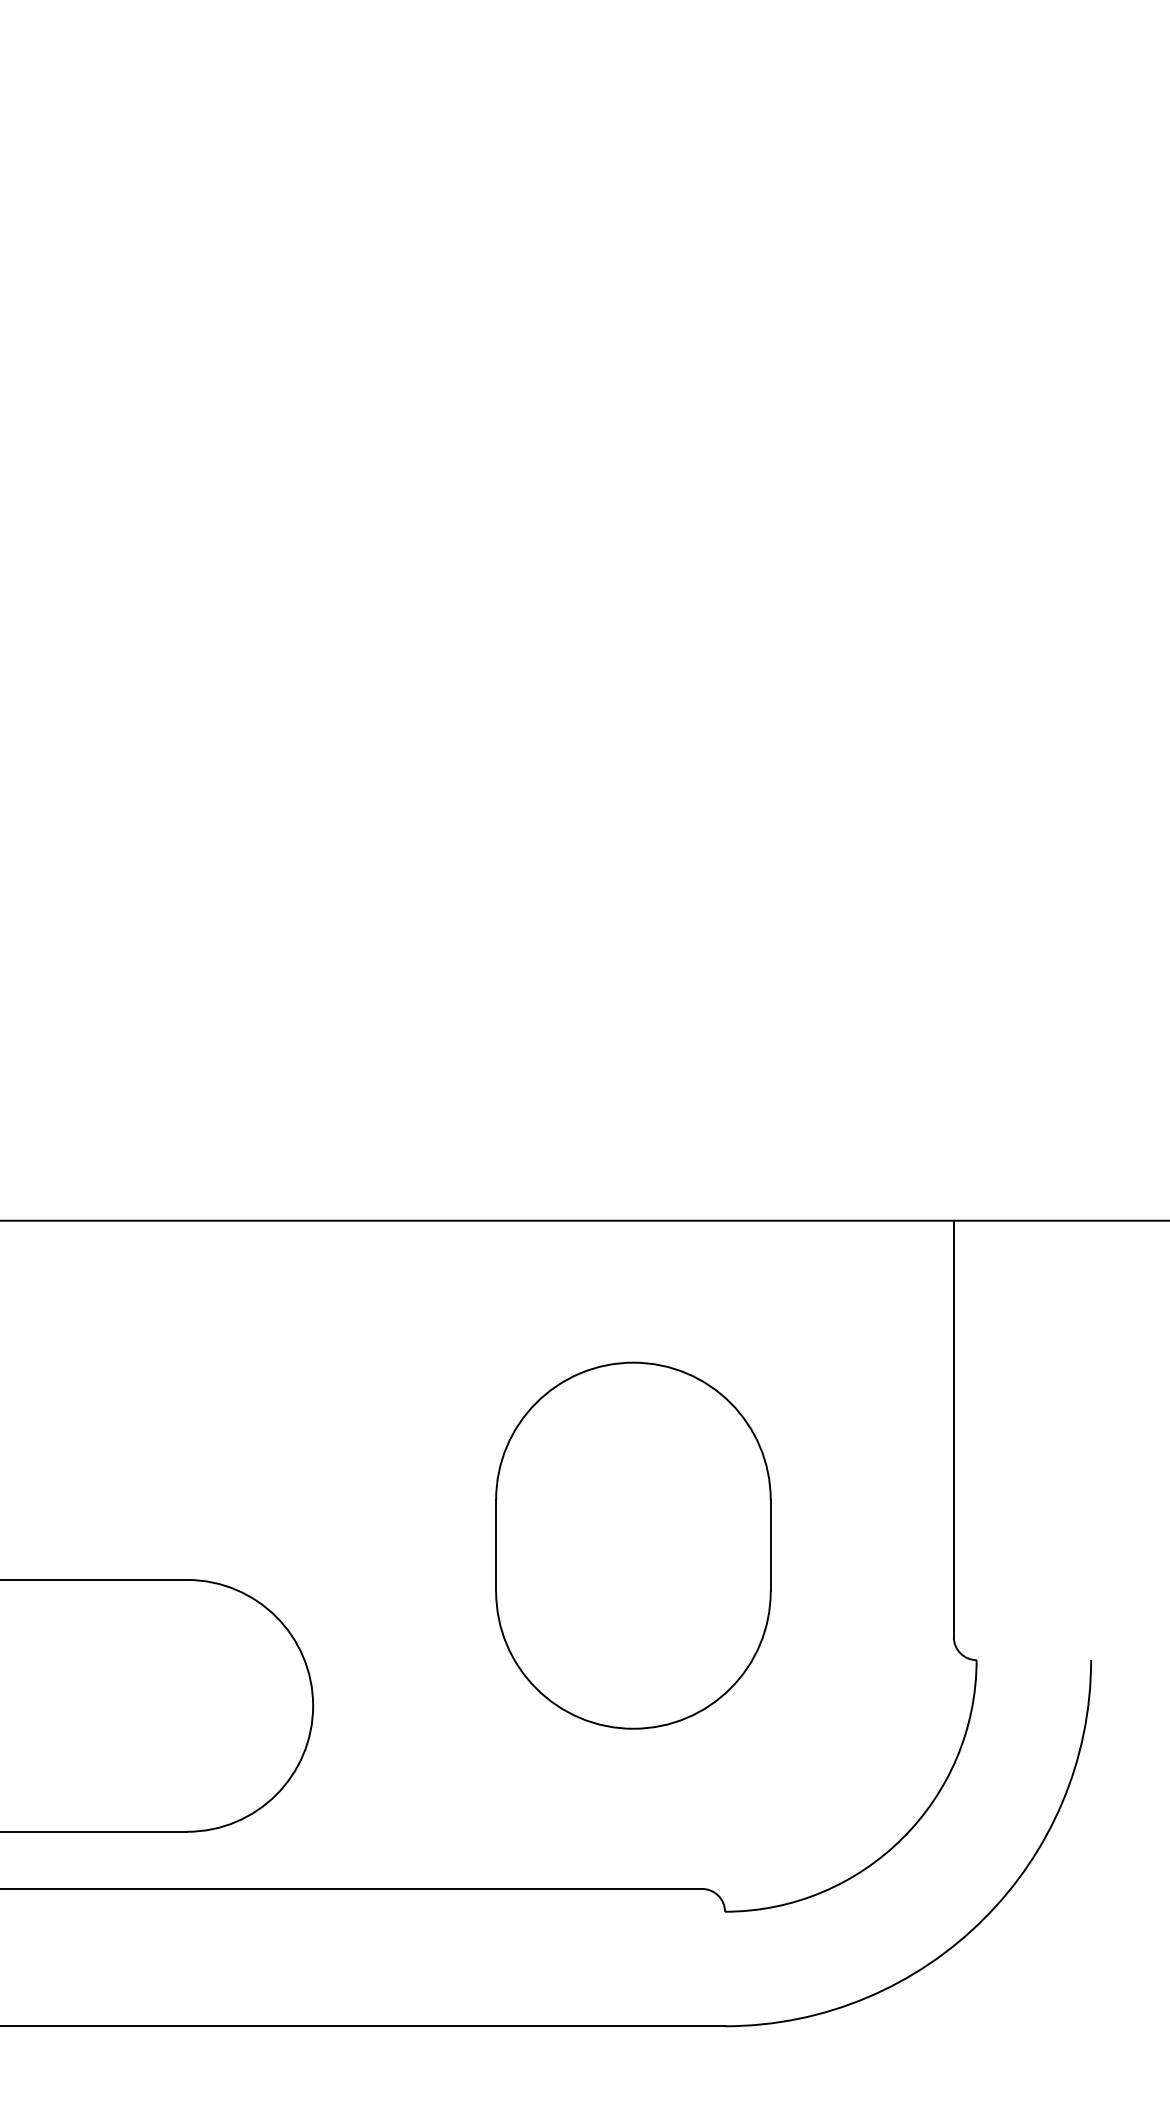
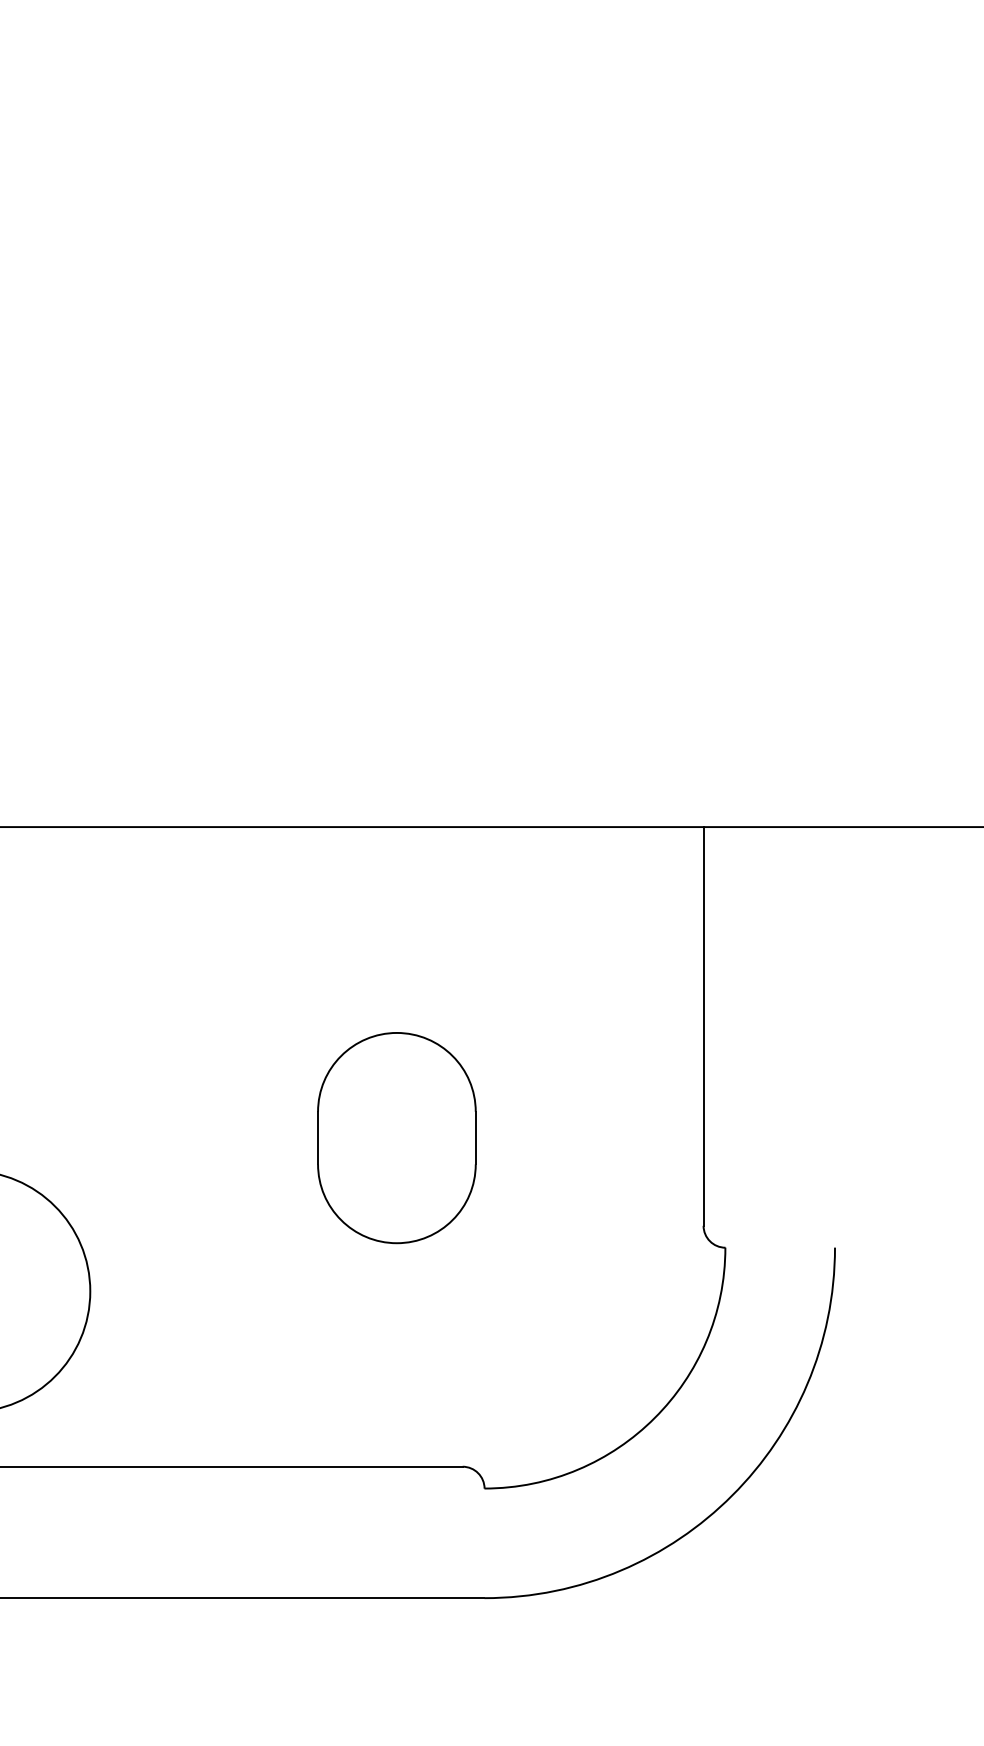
part: (633, 1545) -> (396, 1137), size x0.6

